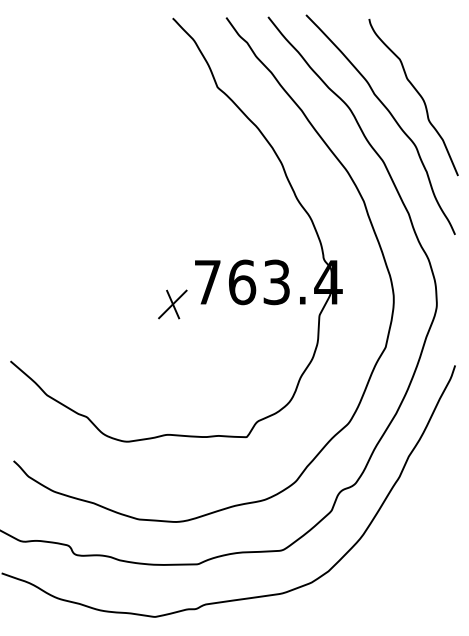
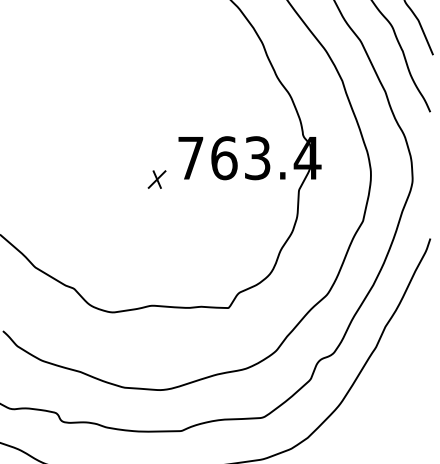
part: (172, 304) -> (156, 179), size x0.62

